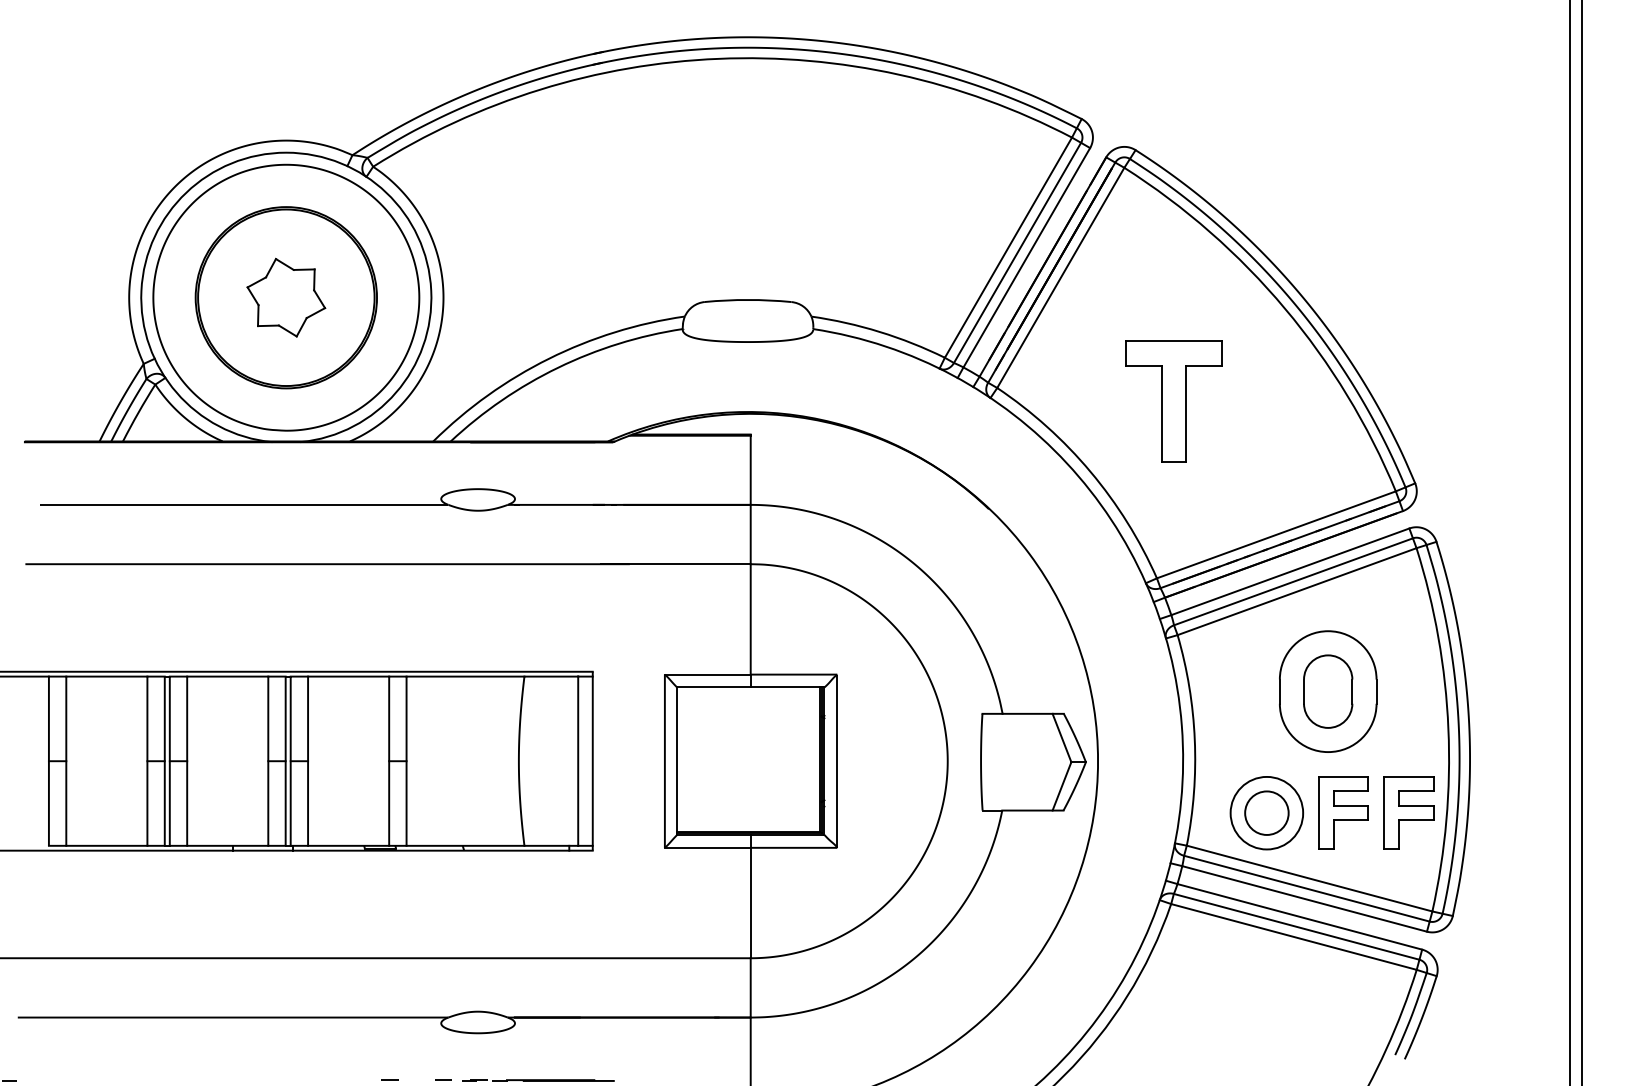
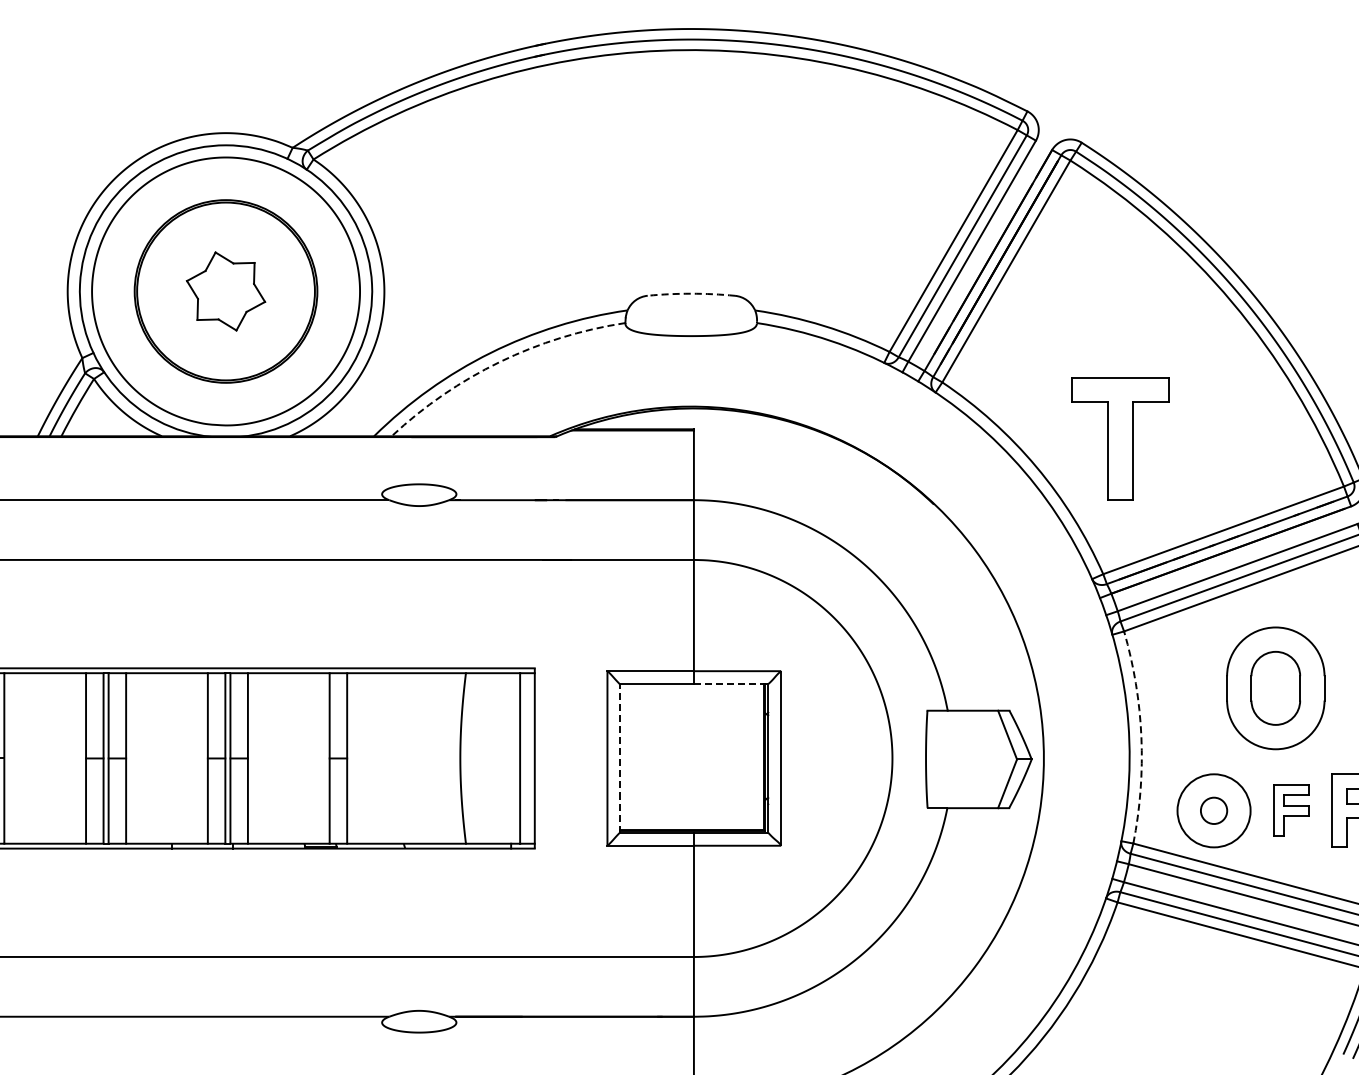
arc: (748, 299) -> (691, 293), solid -> dashed
arc: (558, 367) -> (500, 361), solid -> dashed
part: (1173, 401) -> (1119, 438), moved
line: (787, 687) -> (731, 684), solid -> dashed
arc: (1194, 739) -> (1141, 736), solid -> dashed
line: (676, 761) -> (619, 758), solid -> dashed
circle: (1266, 812) -> (1213, 810), size x0.6
part: (1343, 812) -> (1291, 810), size x0.7

